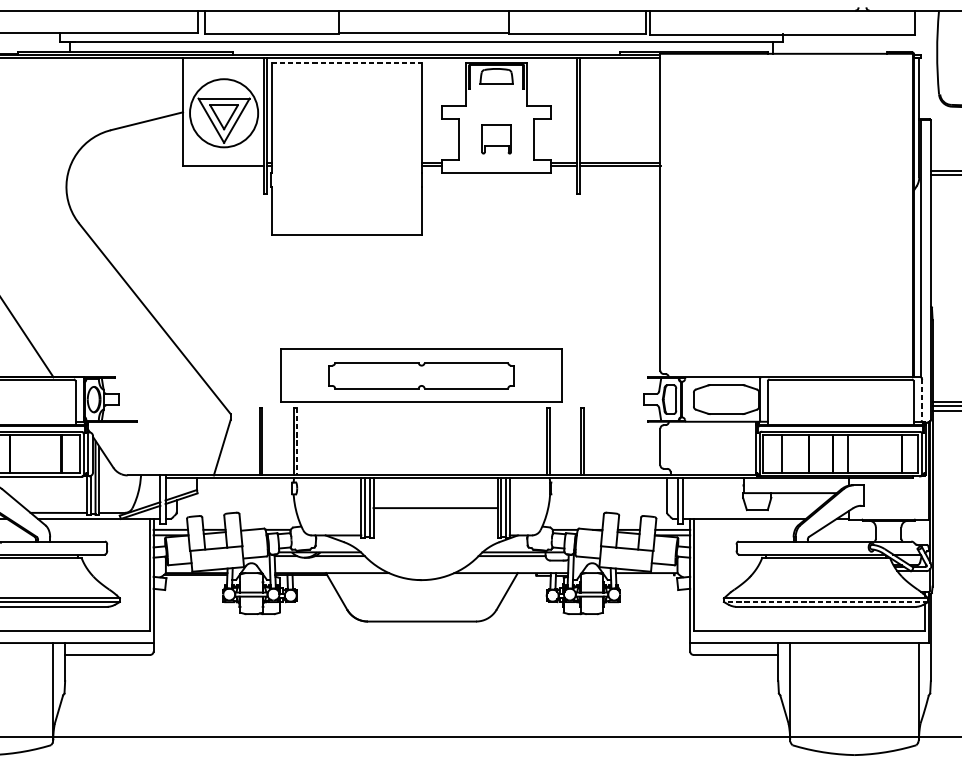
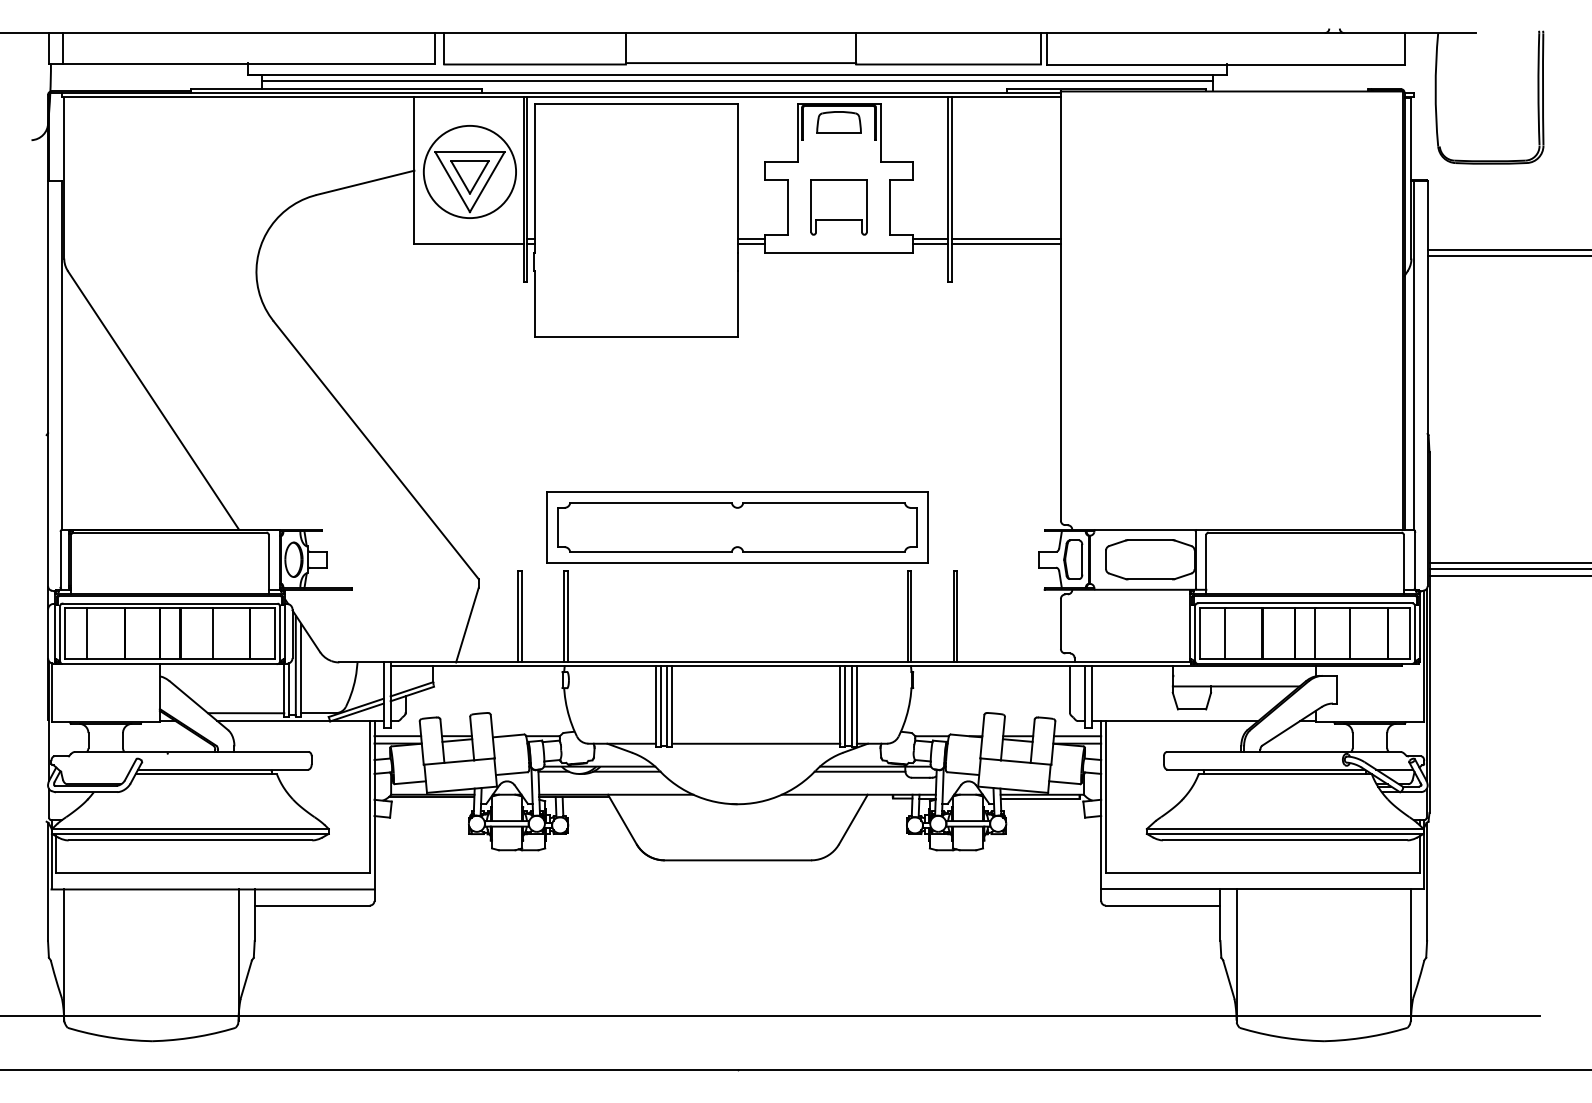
line: (421, 45) -> (737, 80), added
line: (347, 63) -> (636, 104), dashed -> solid
part: (496, 139) -> (838, 207), size x1.43
part: (421, 375) -> (737, 527), size x1.43
line: (922, 399) -> (1415, 559), dashed -> solid
line: (296, 441) -> (568, 616), dashed -> solid
line: (33, 454) -> (212, 633), added
line: (873, 454) -> (1349, 633), added
line: (435, 507) -> (756, 743), moved
line: (644, 575) -> (1039, 798), added
line: (825, 601) -> (1284, 833), dashed -> solid

